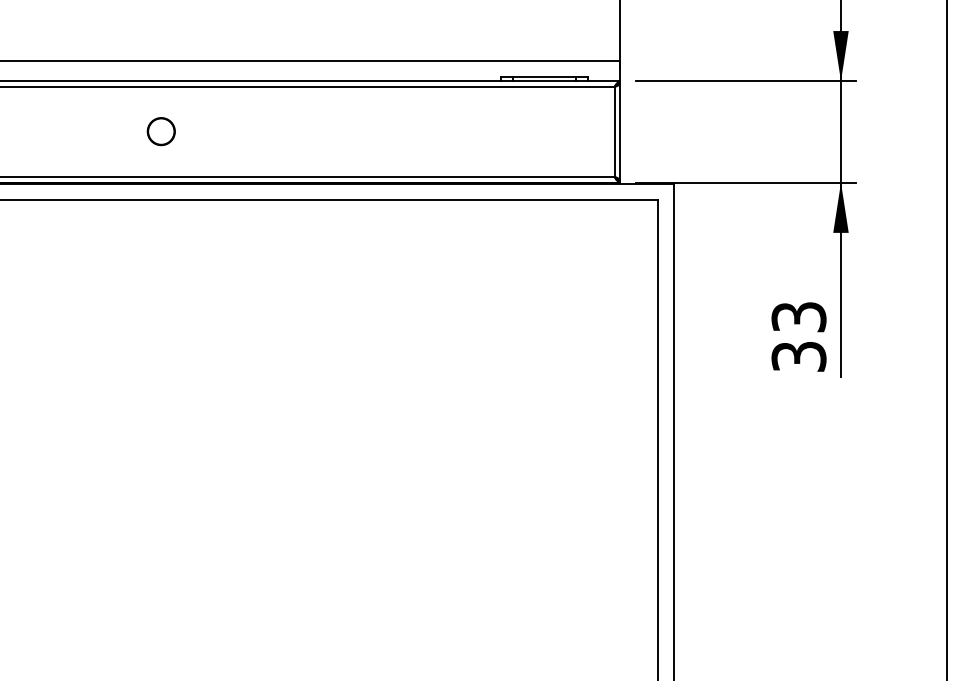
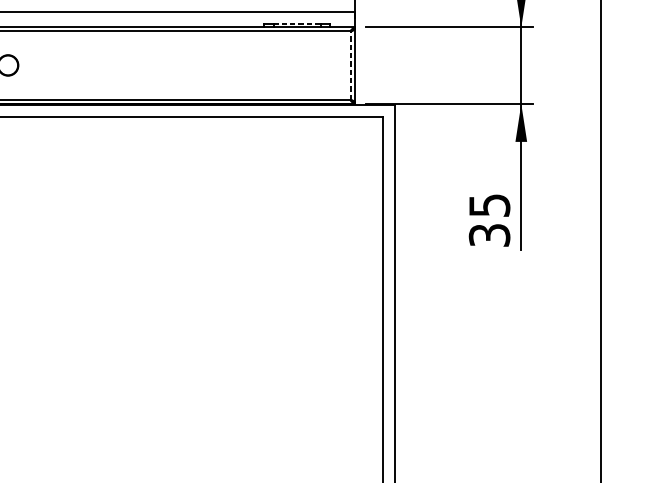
line: (544, 76) -> (297, 23), solid -> dashed
line: (614, 131) -> (350, 65), solid -> dashed
text: (798, 316) -> (489, 205), 33 -> 35

